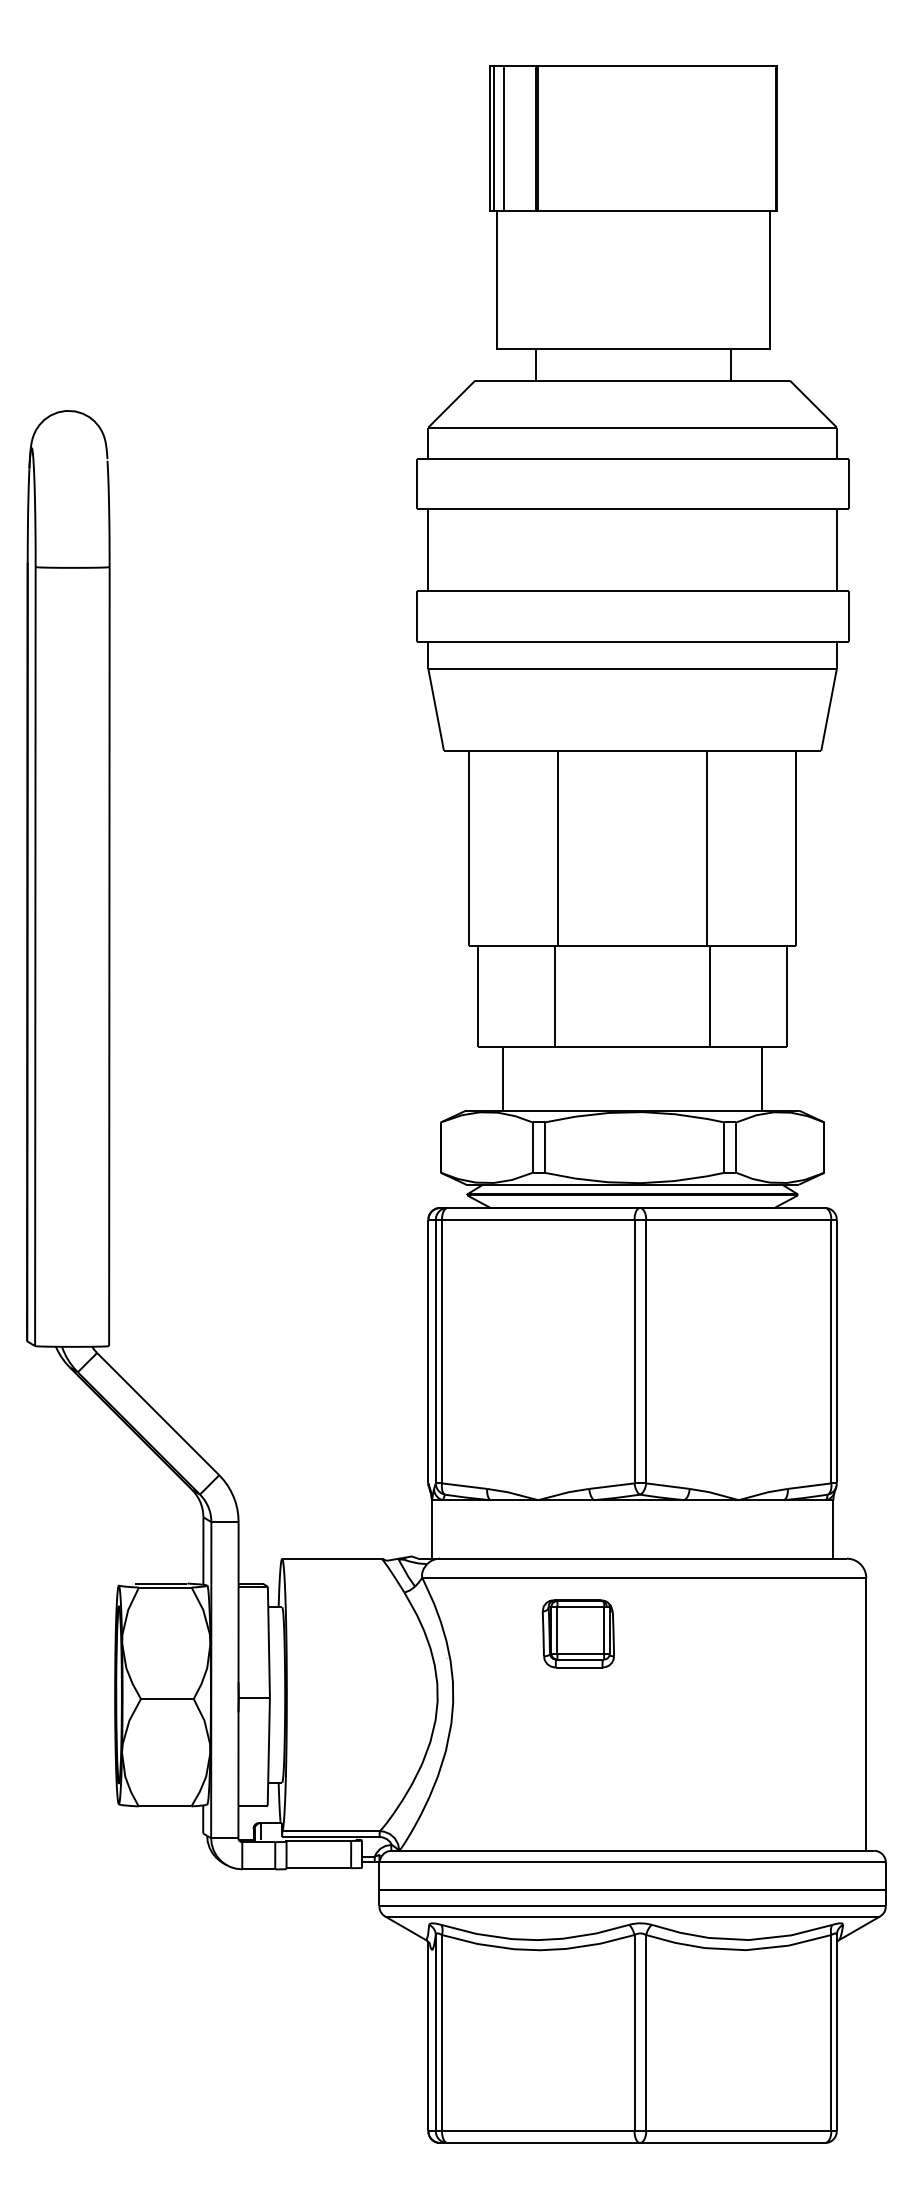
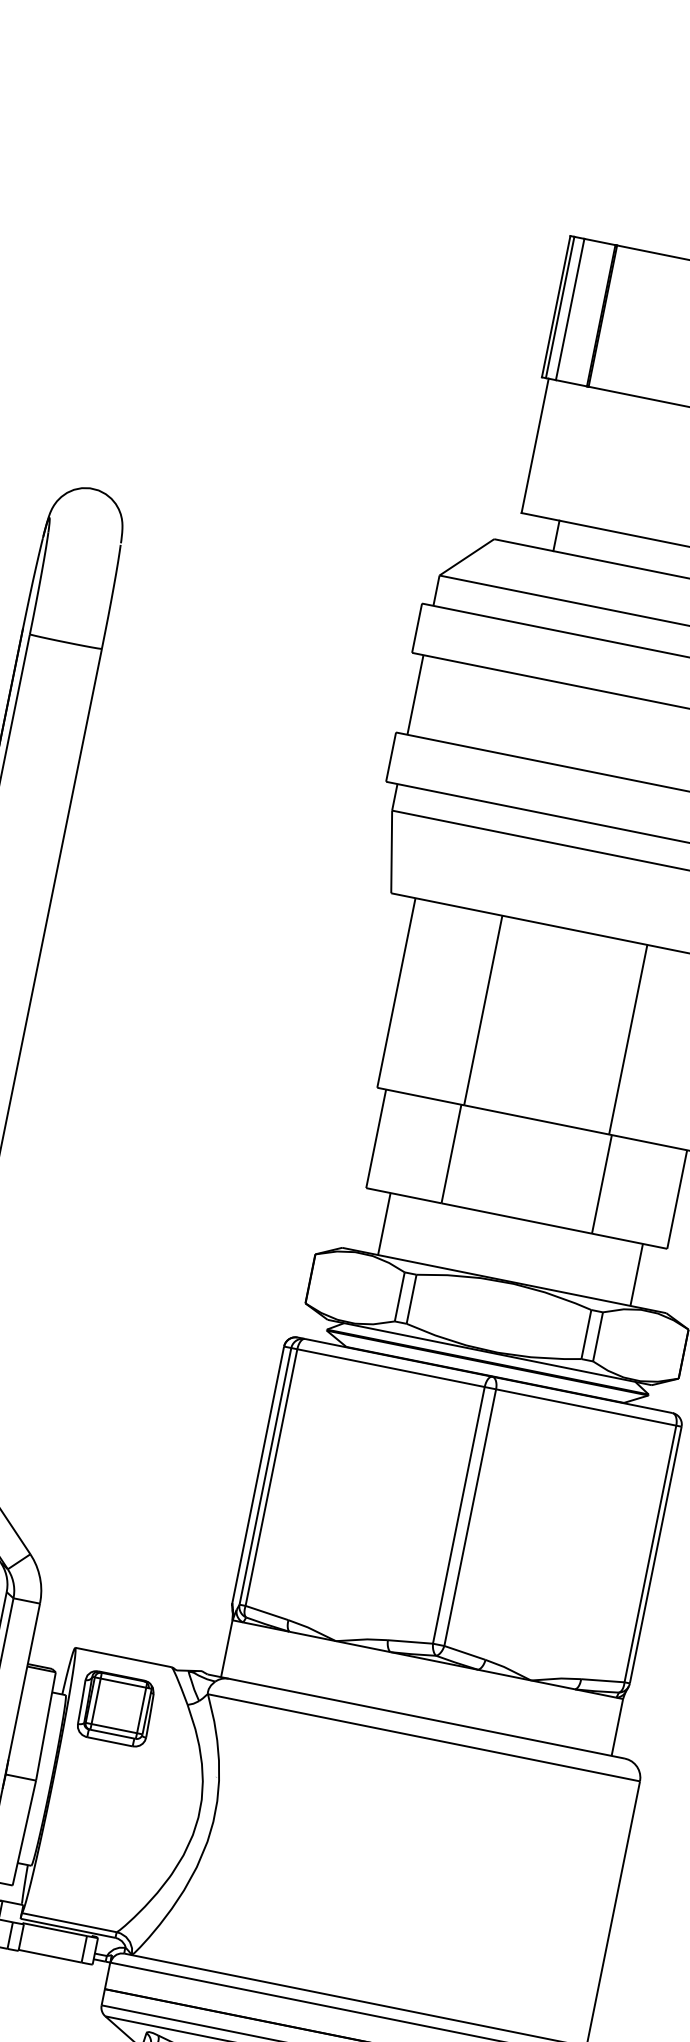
part: (577, 1633) -> (115, 1708), moved

